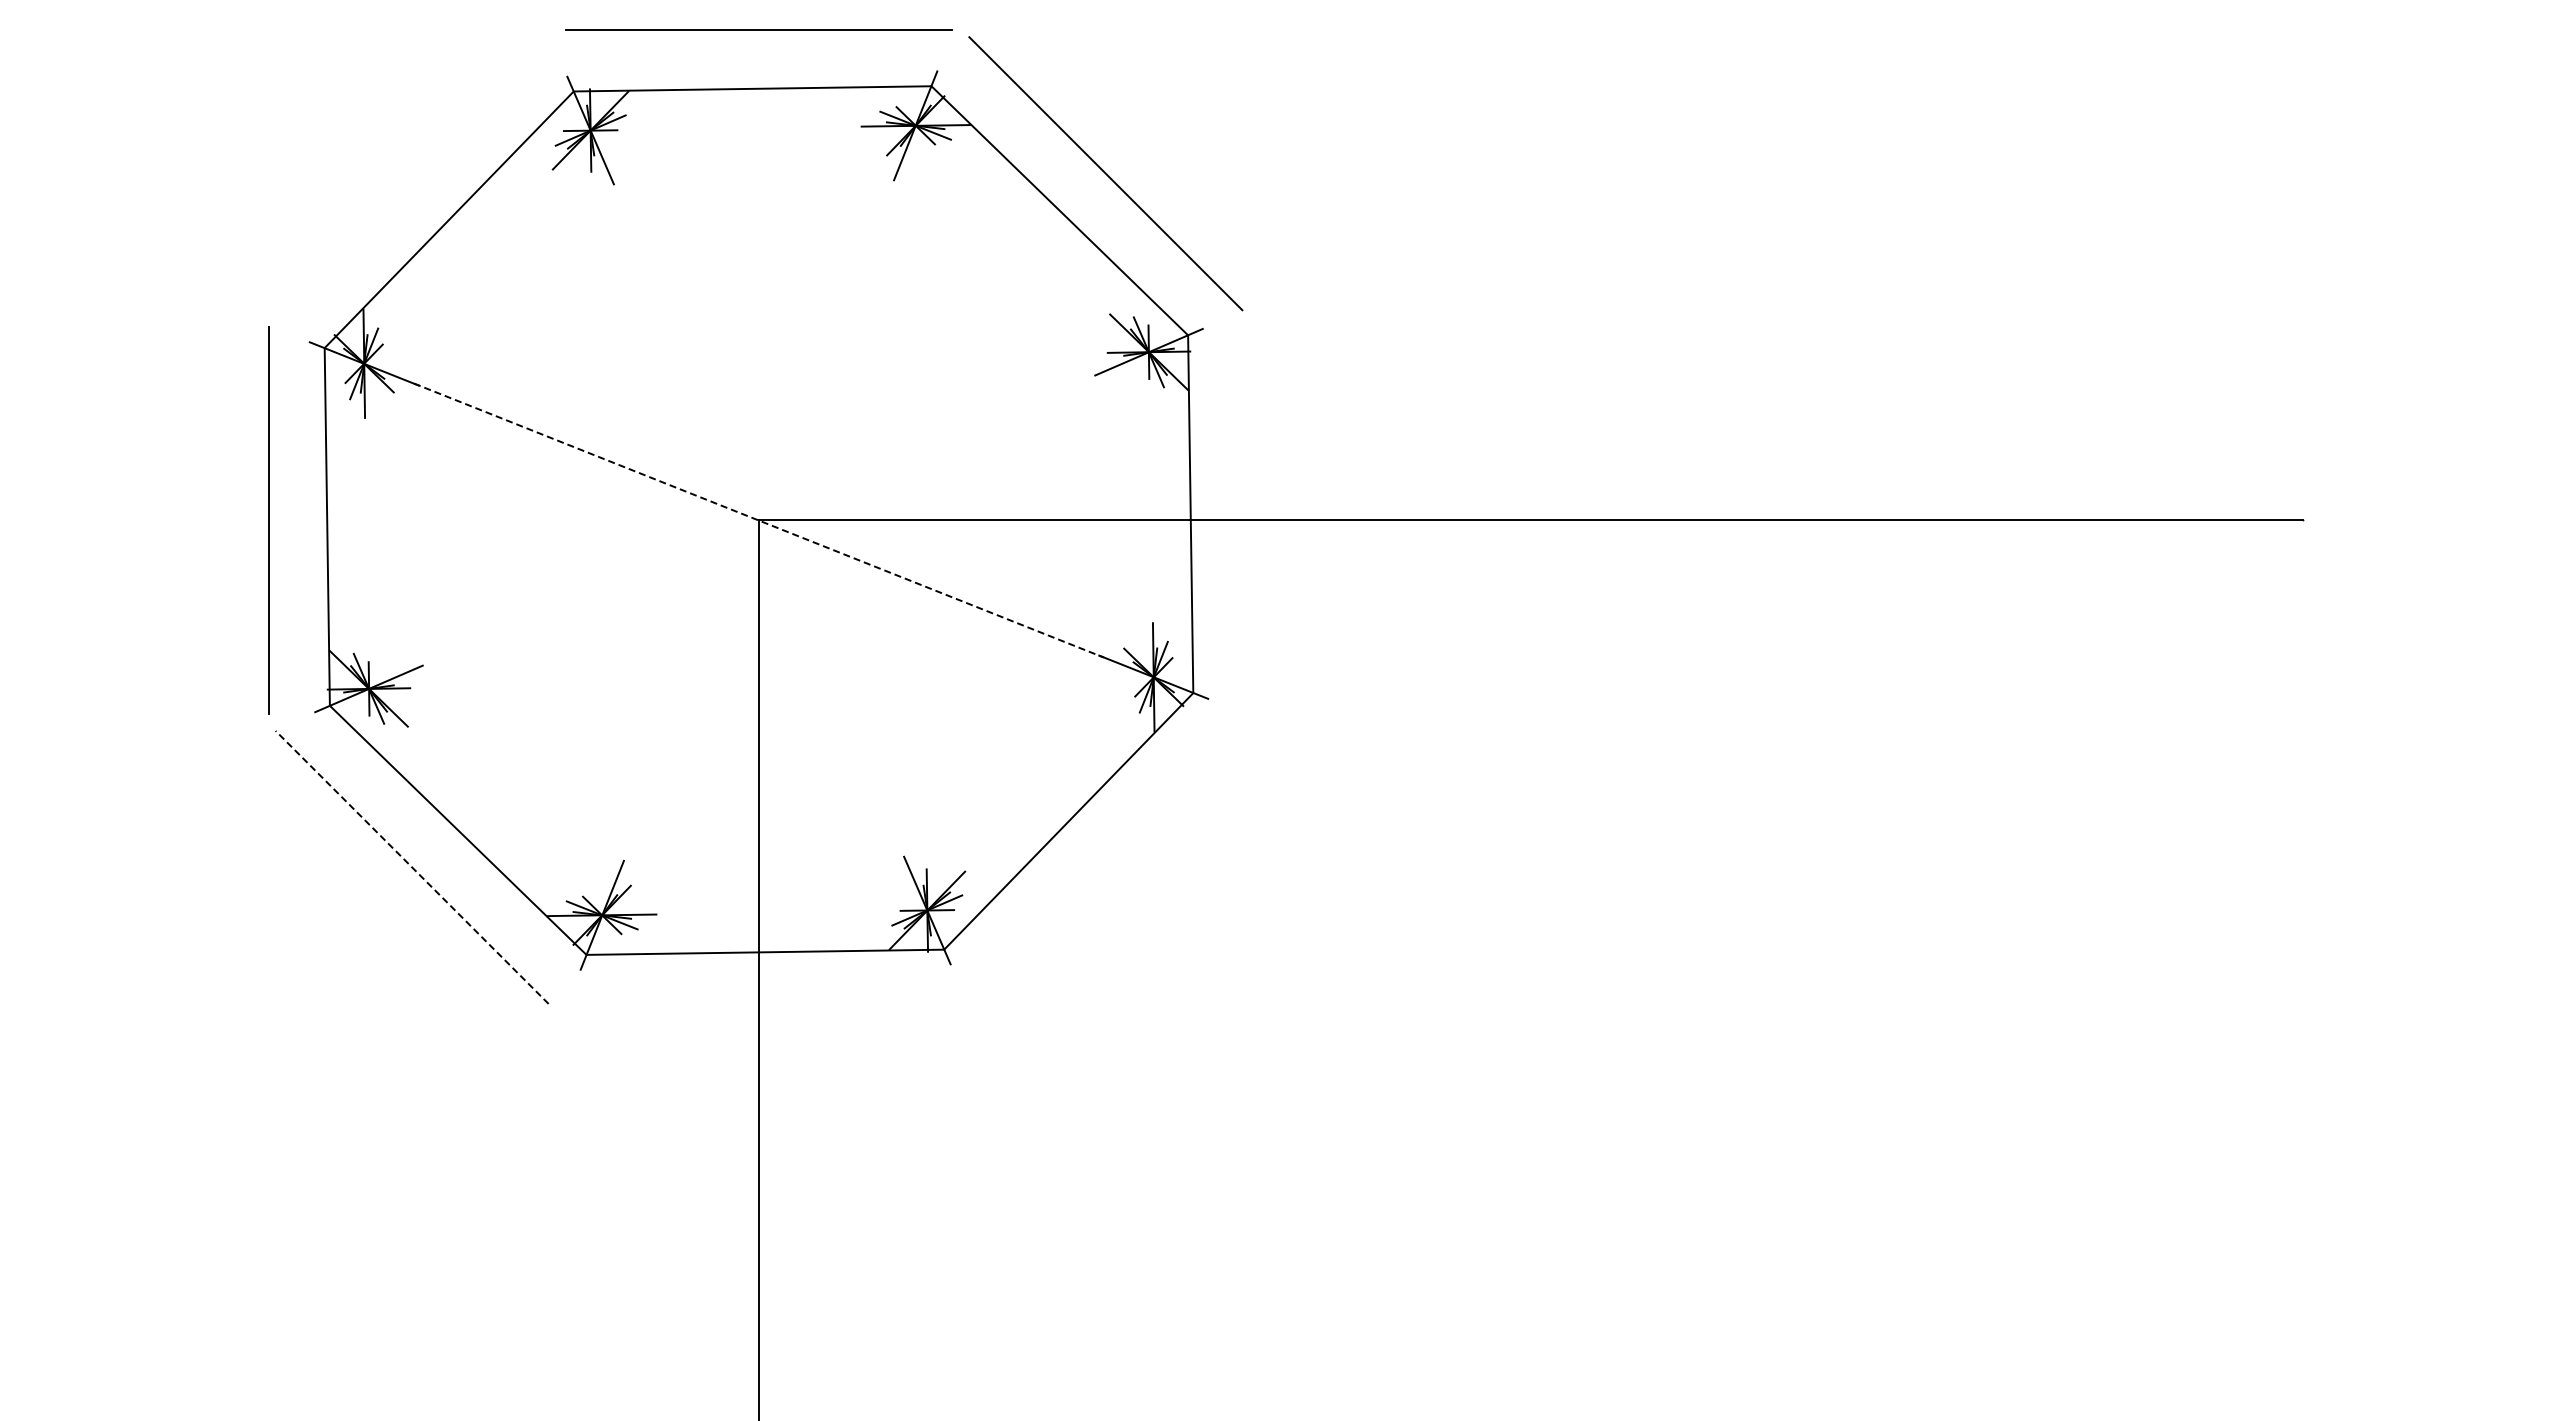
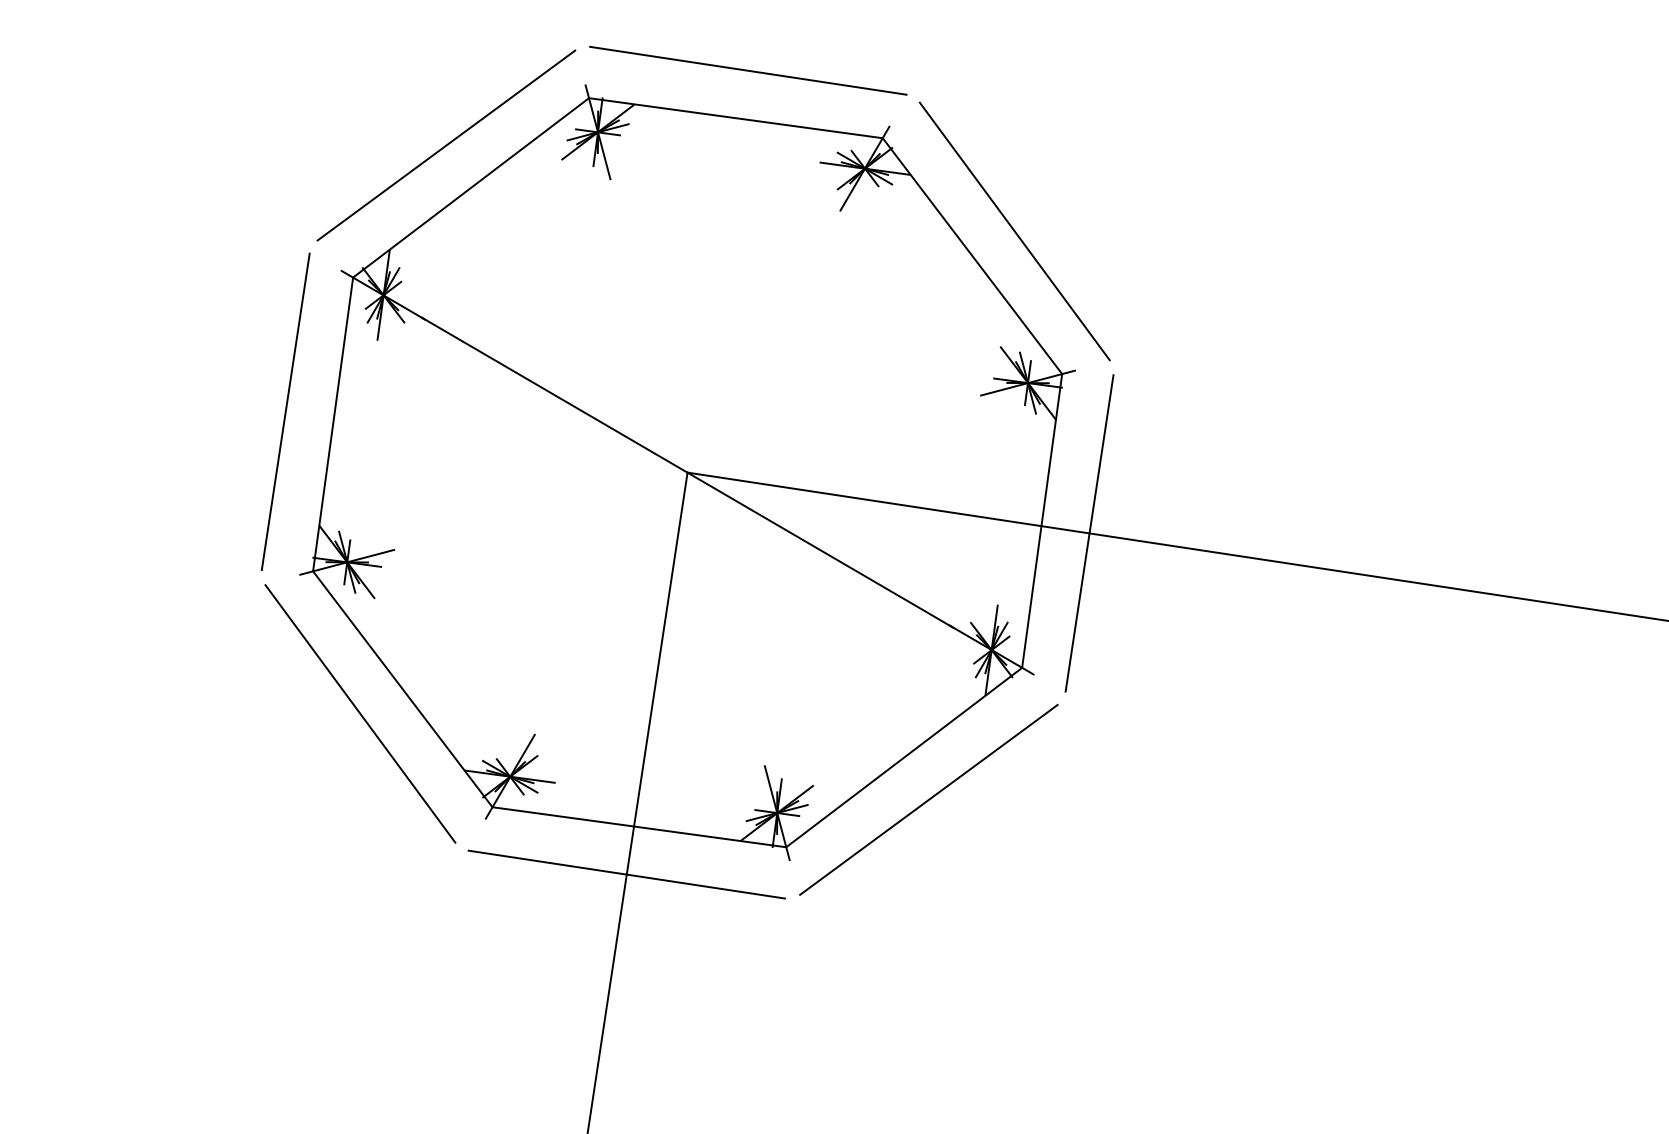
line: (411, 173) -> (445, 145), added
line: (759, 520) -> (688, 472), dashed -> solid
line: (1249, 520) -> (1089, 533), added
line: (1105, 866) -> (928, 799), added
line: (411, 867) -> (359, 713), dashed -> solid
line: (758, 1011) -> (626, 874), added

